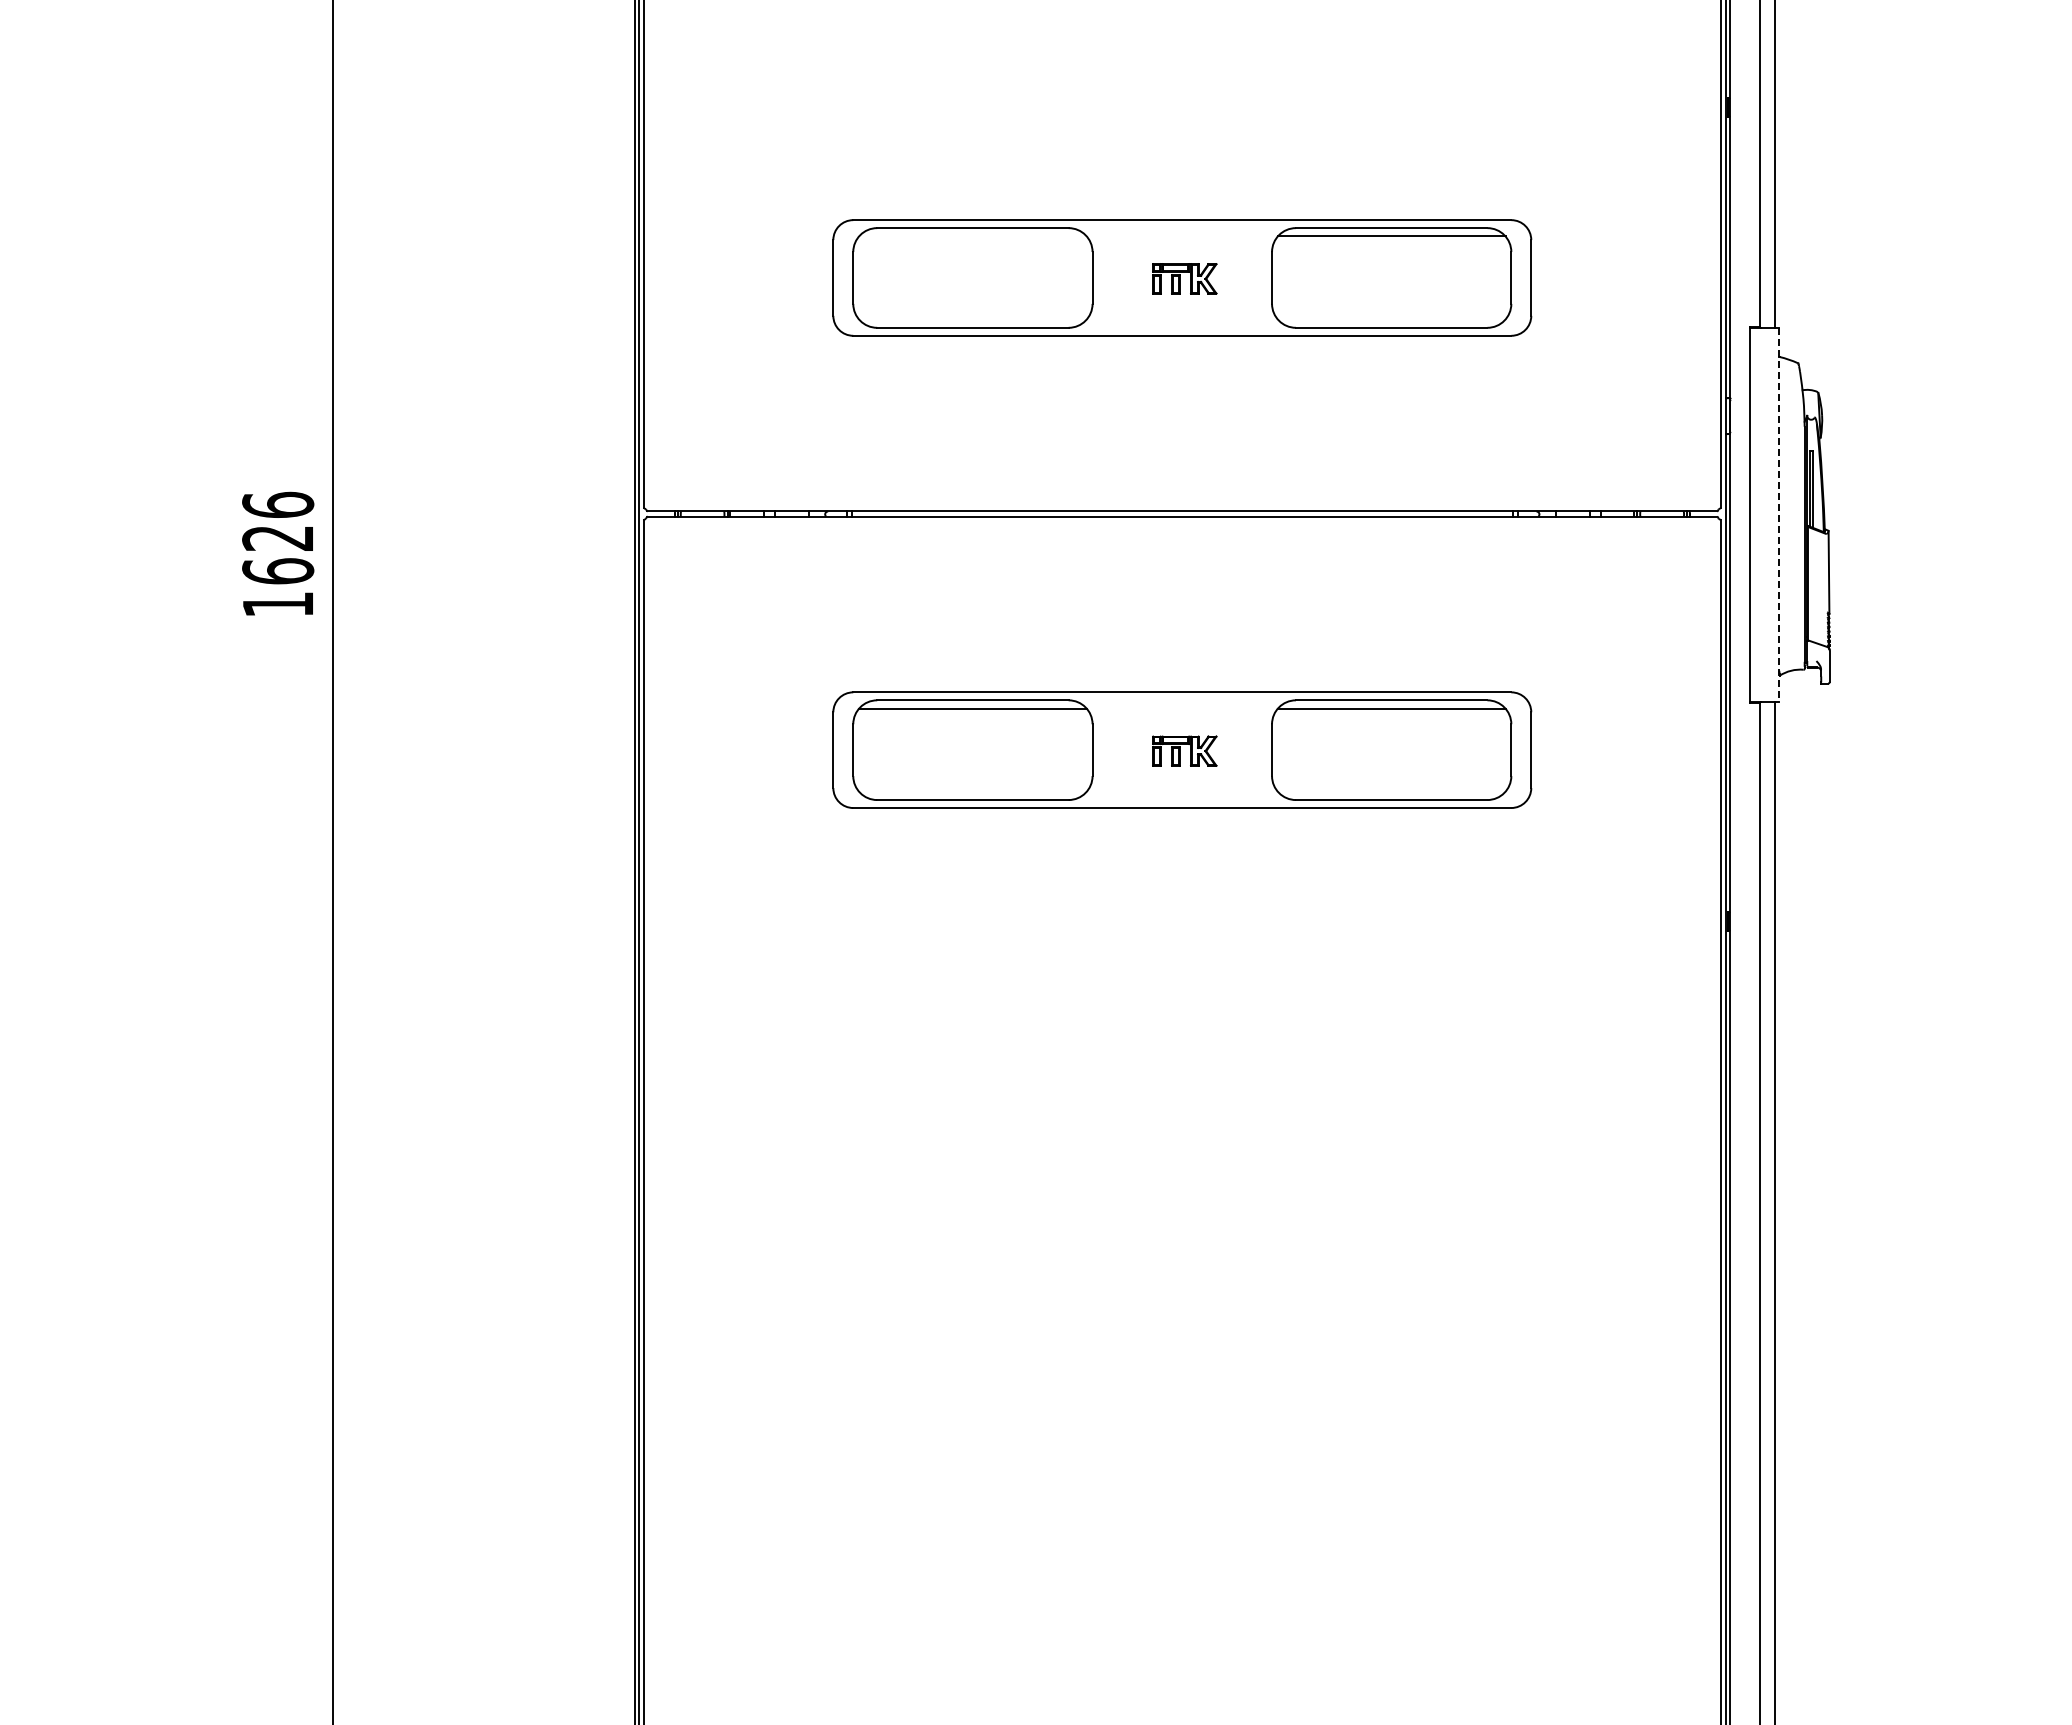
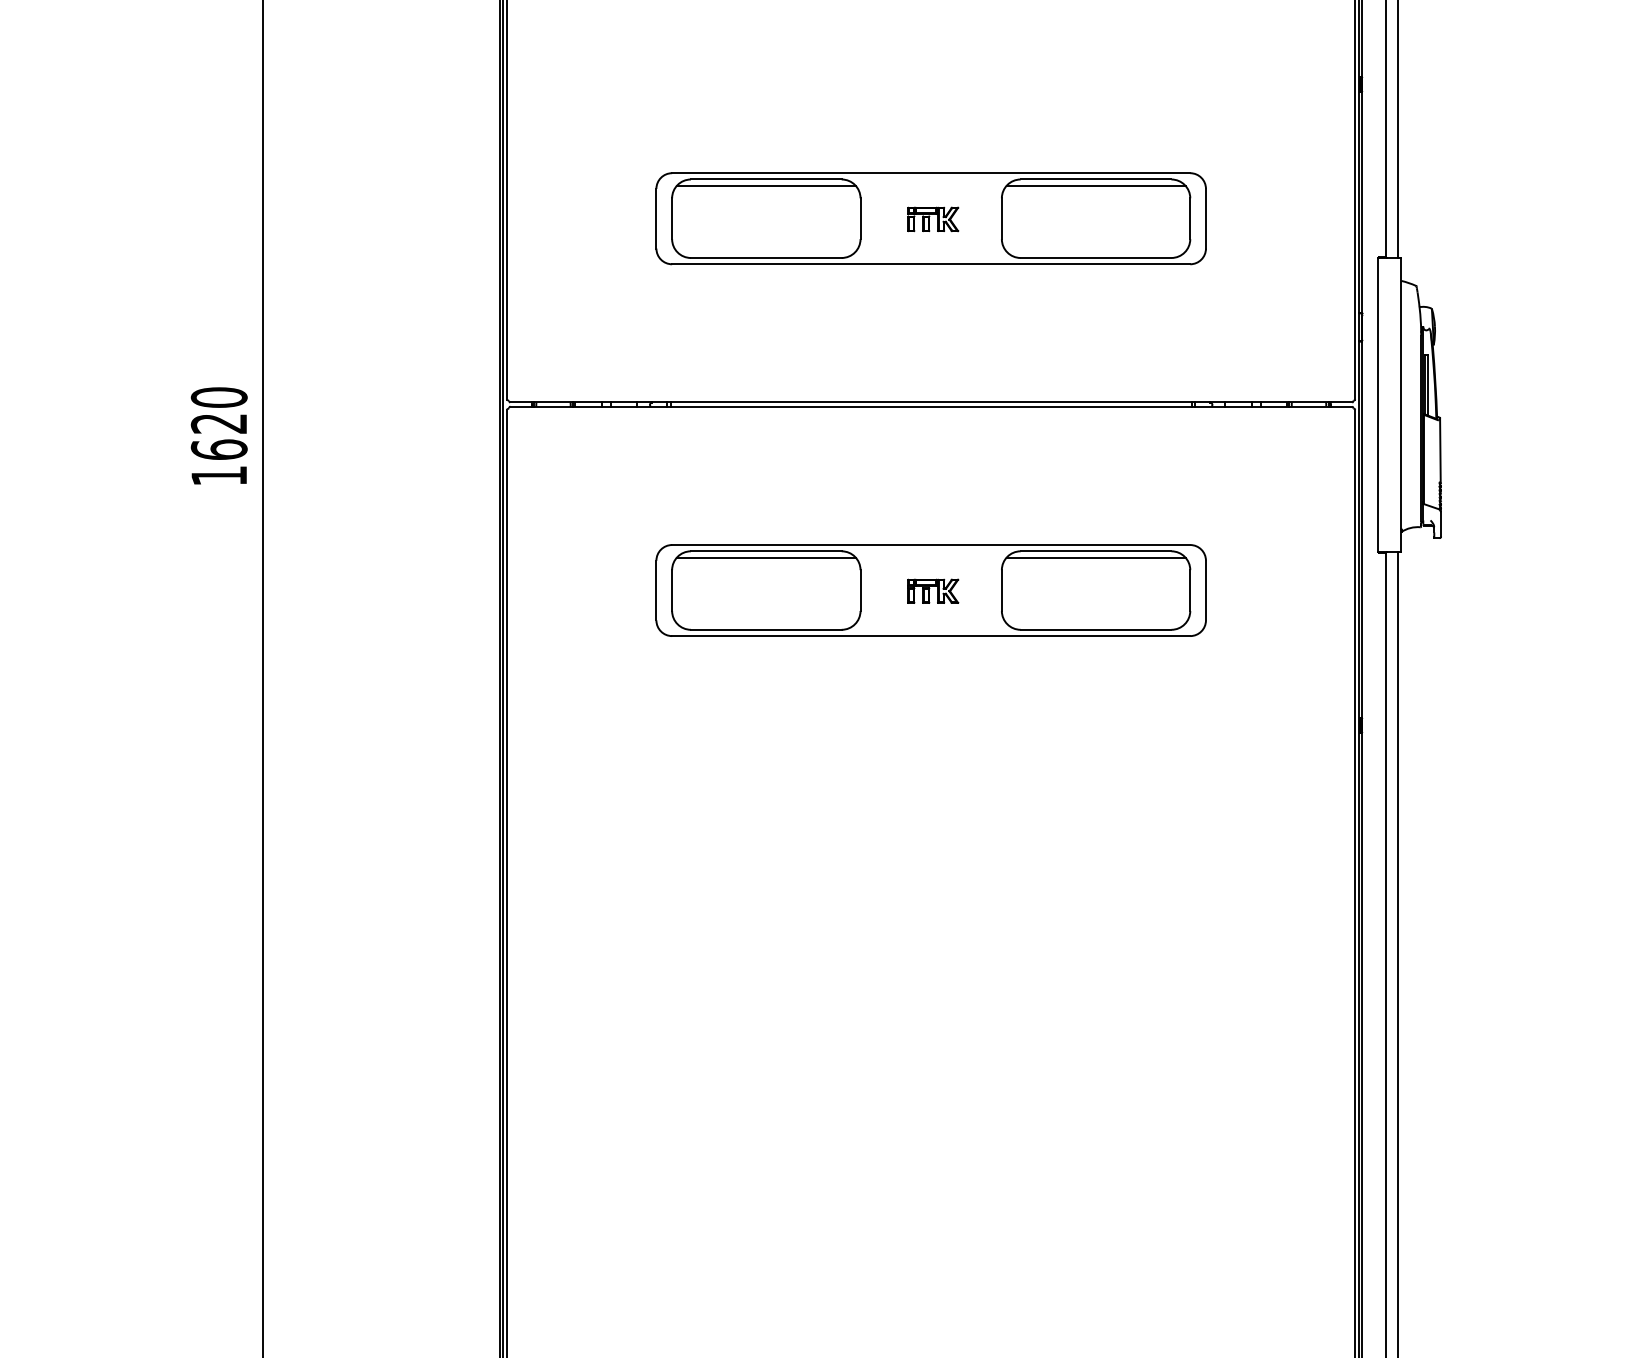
line: (972, 236) -> (766, 186), added
text: (278, 504) -> (219, 397), 1626 -> 1620
line: (1779, 514) -> (1401, 404), dashed -> solid

